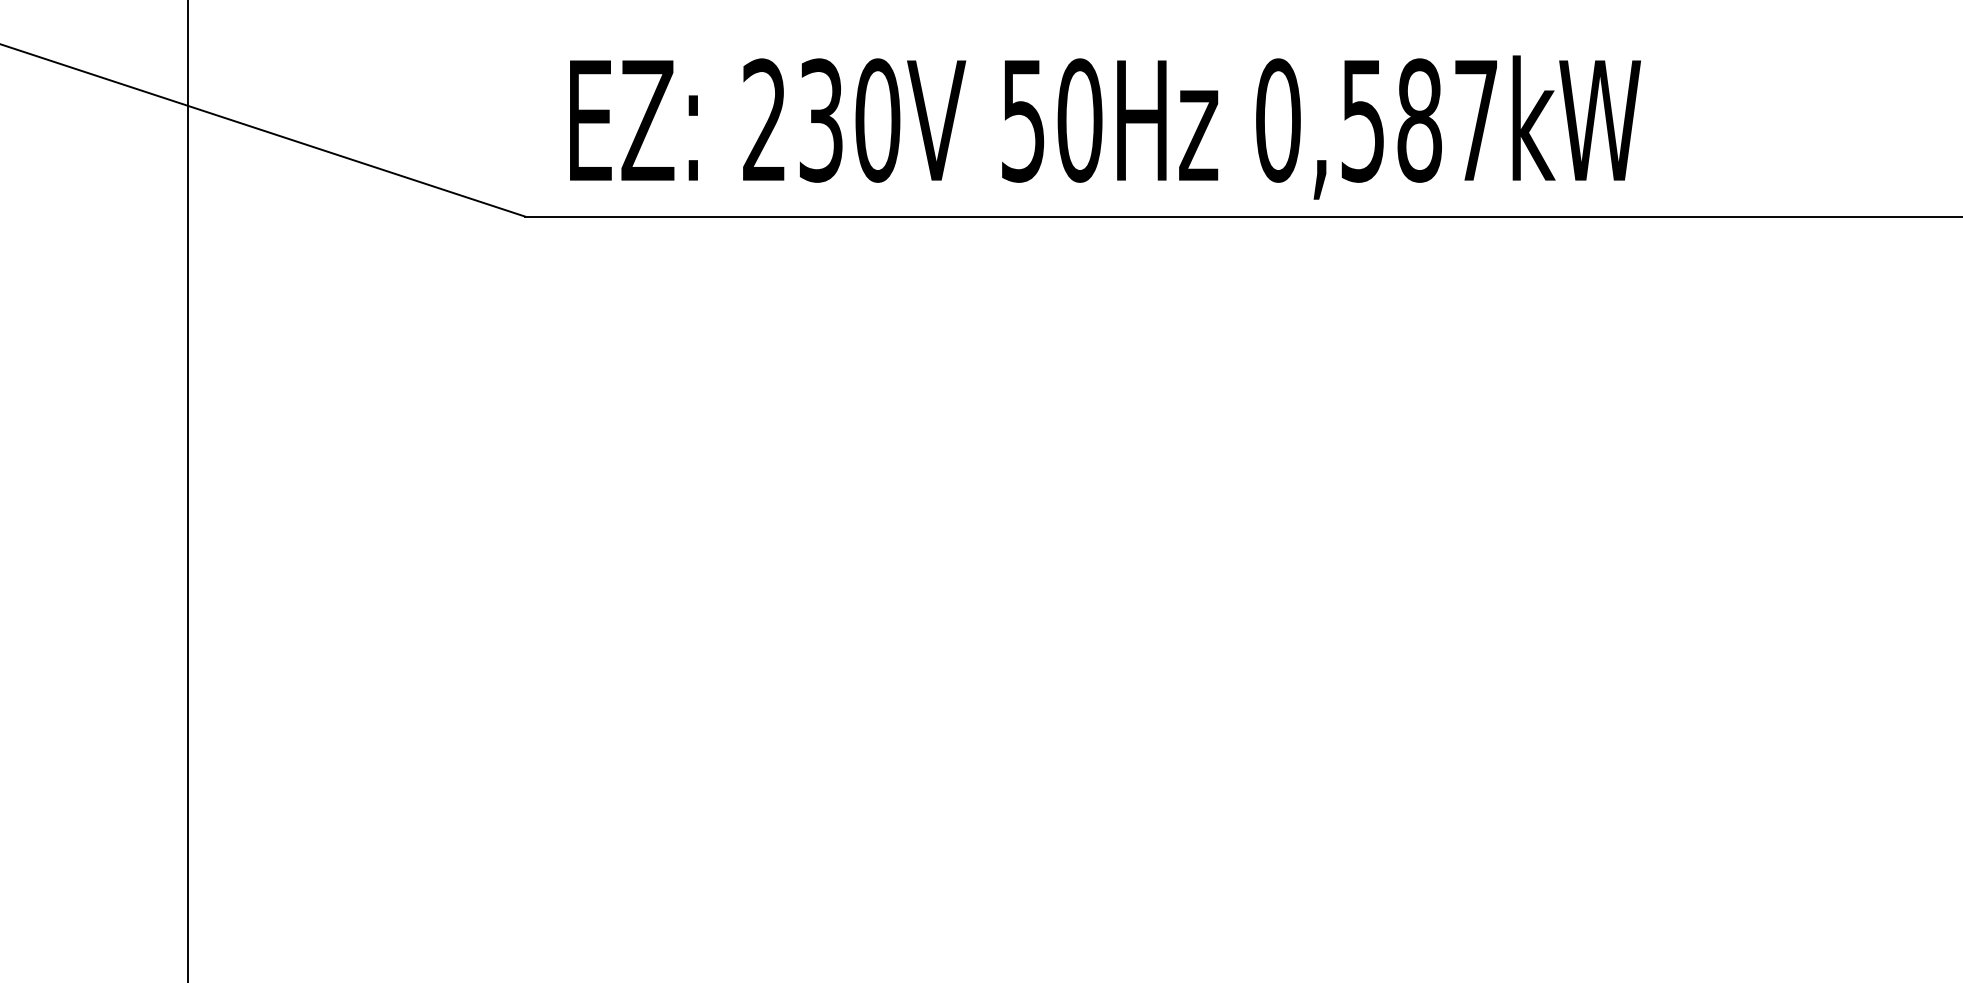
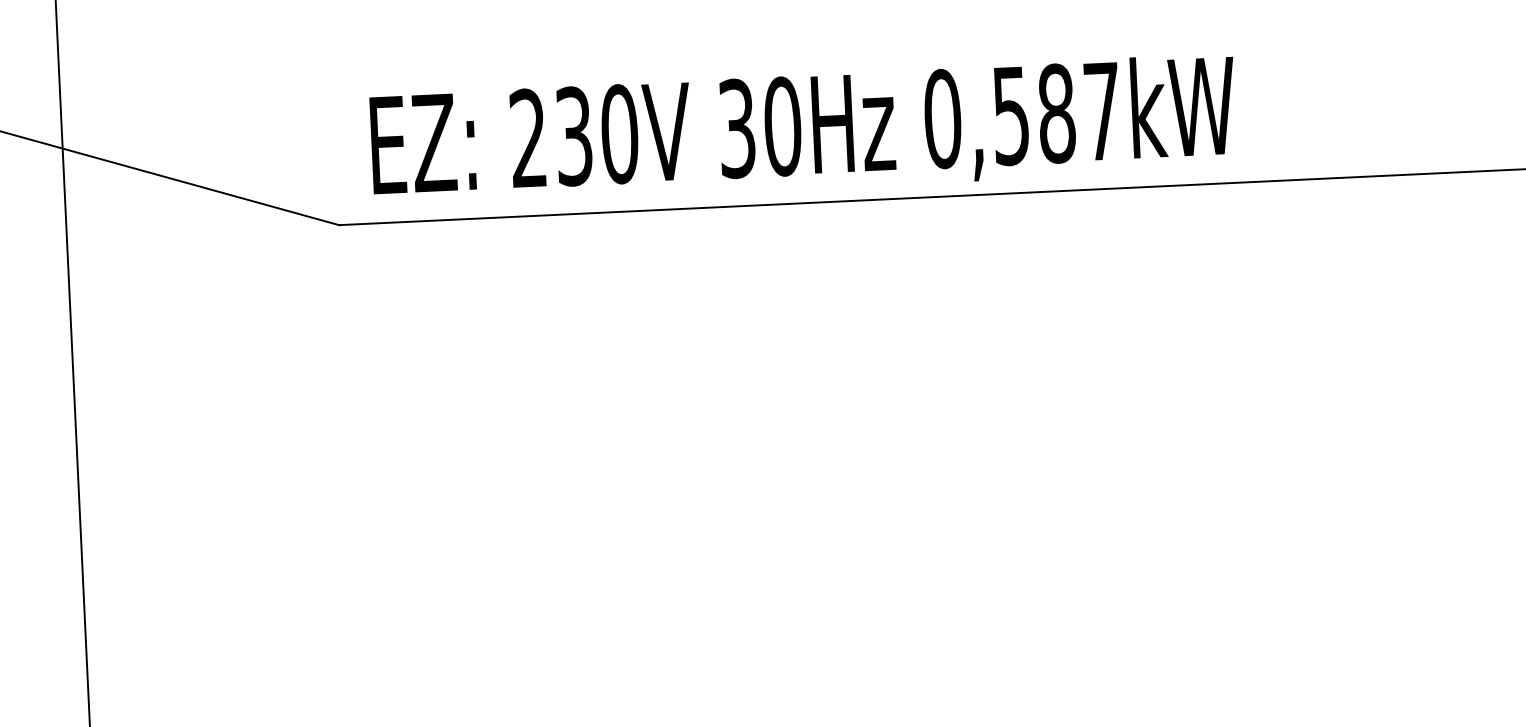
text: (1023, 120) -> (737, 128), 50Hz -> 30Hz

